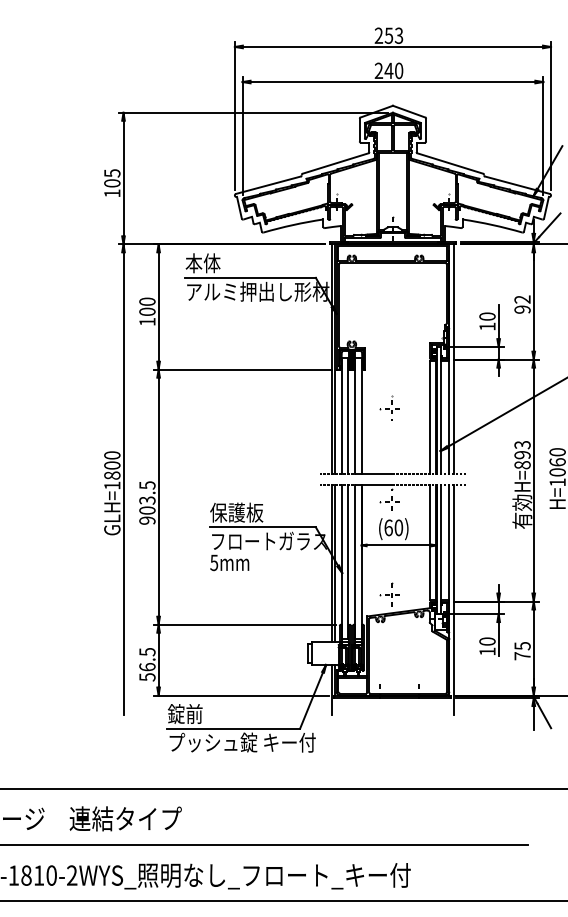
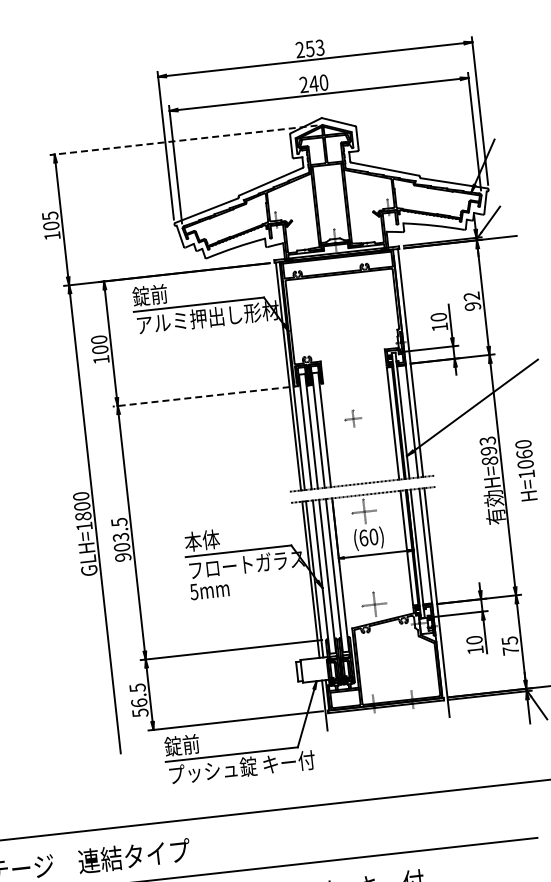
line: (253, 112) -> (183, 140), solid -> dashed
text: (202, 263) -> (149, 295), 本体 -> 錠前
line: (242, 369) -> (201, 396), solid -> dashed
part: (389, 407) -> (351, 418), size x0.7
text: (236, 512) -> (210, 539), 保護板 -> 本体

